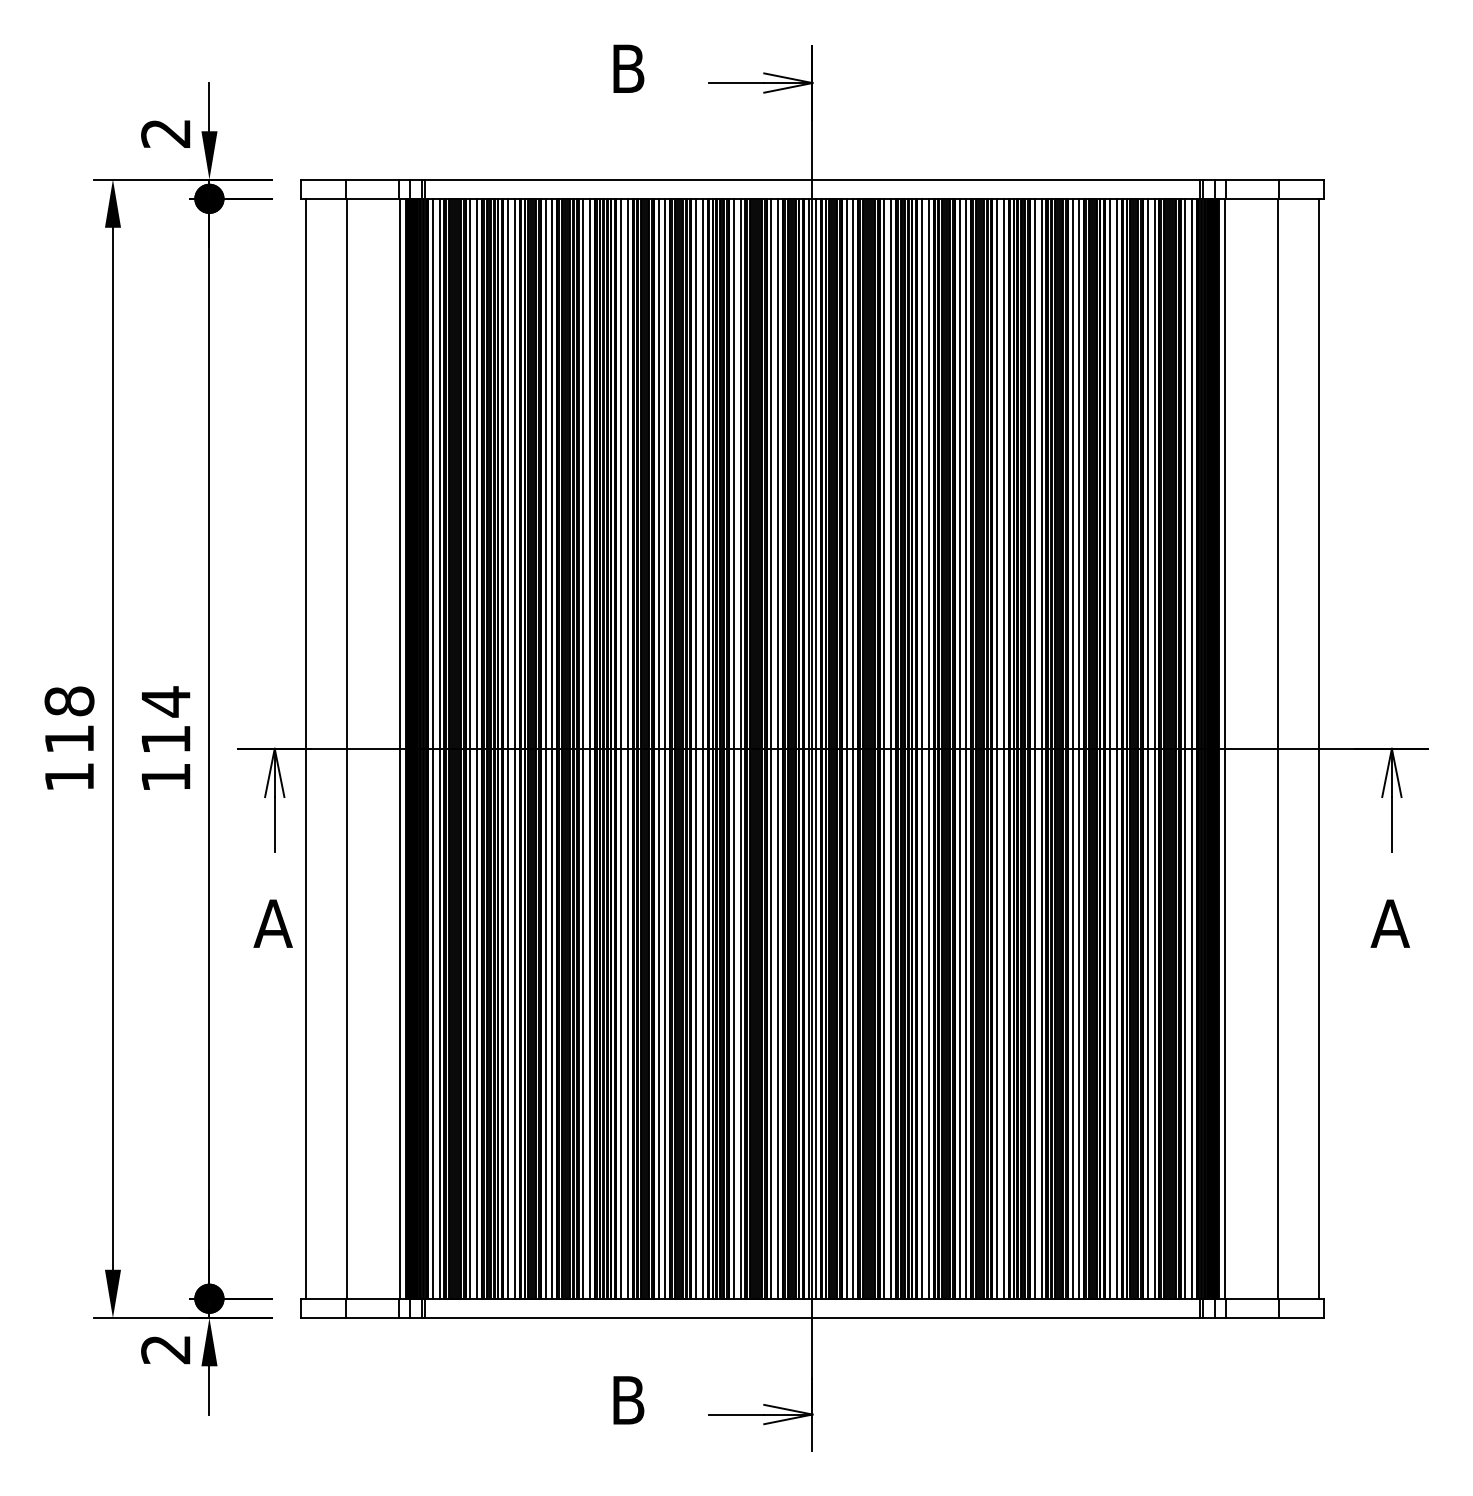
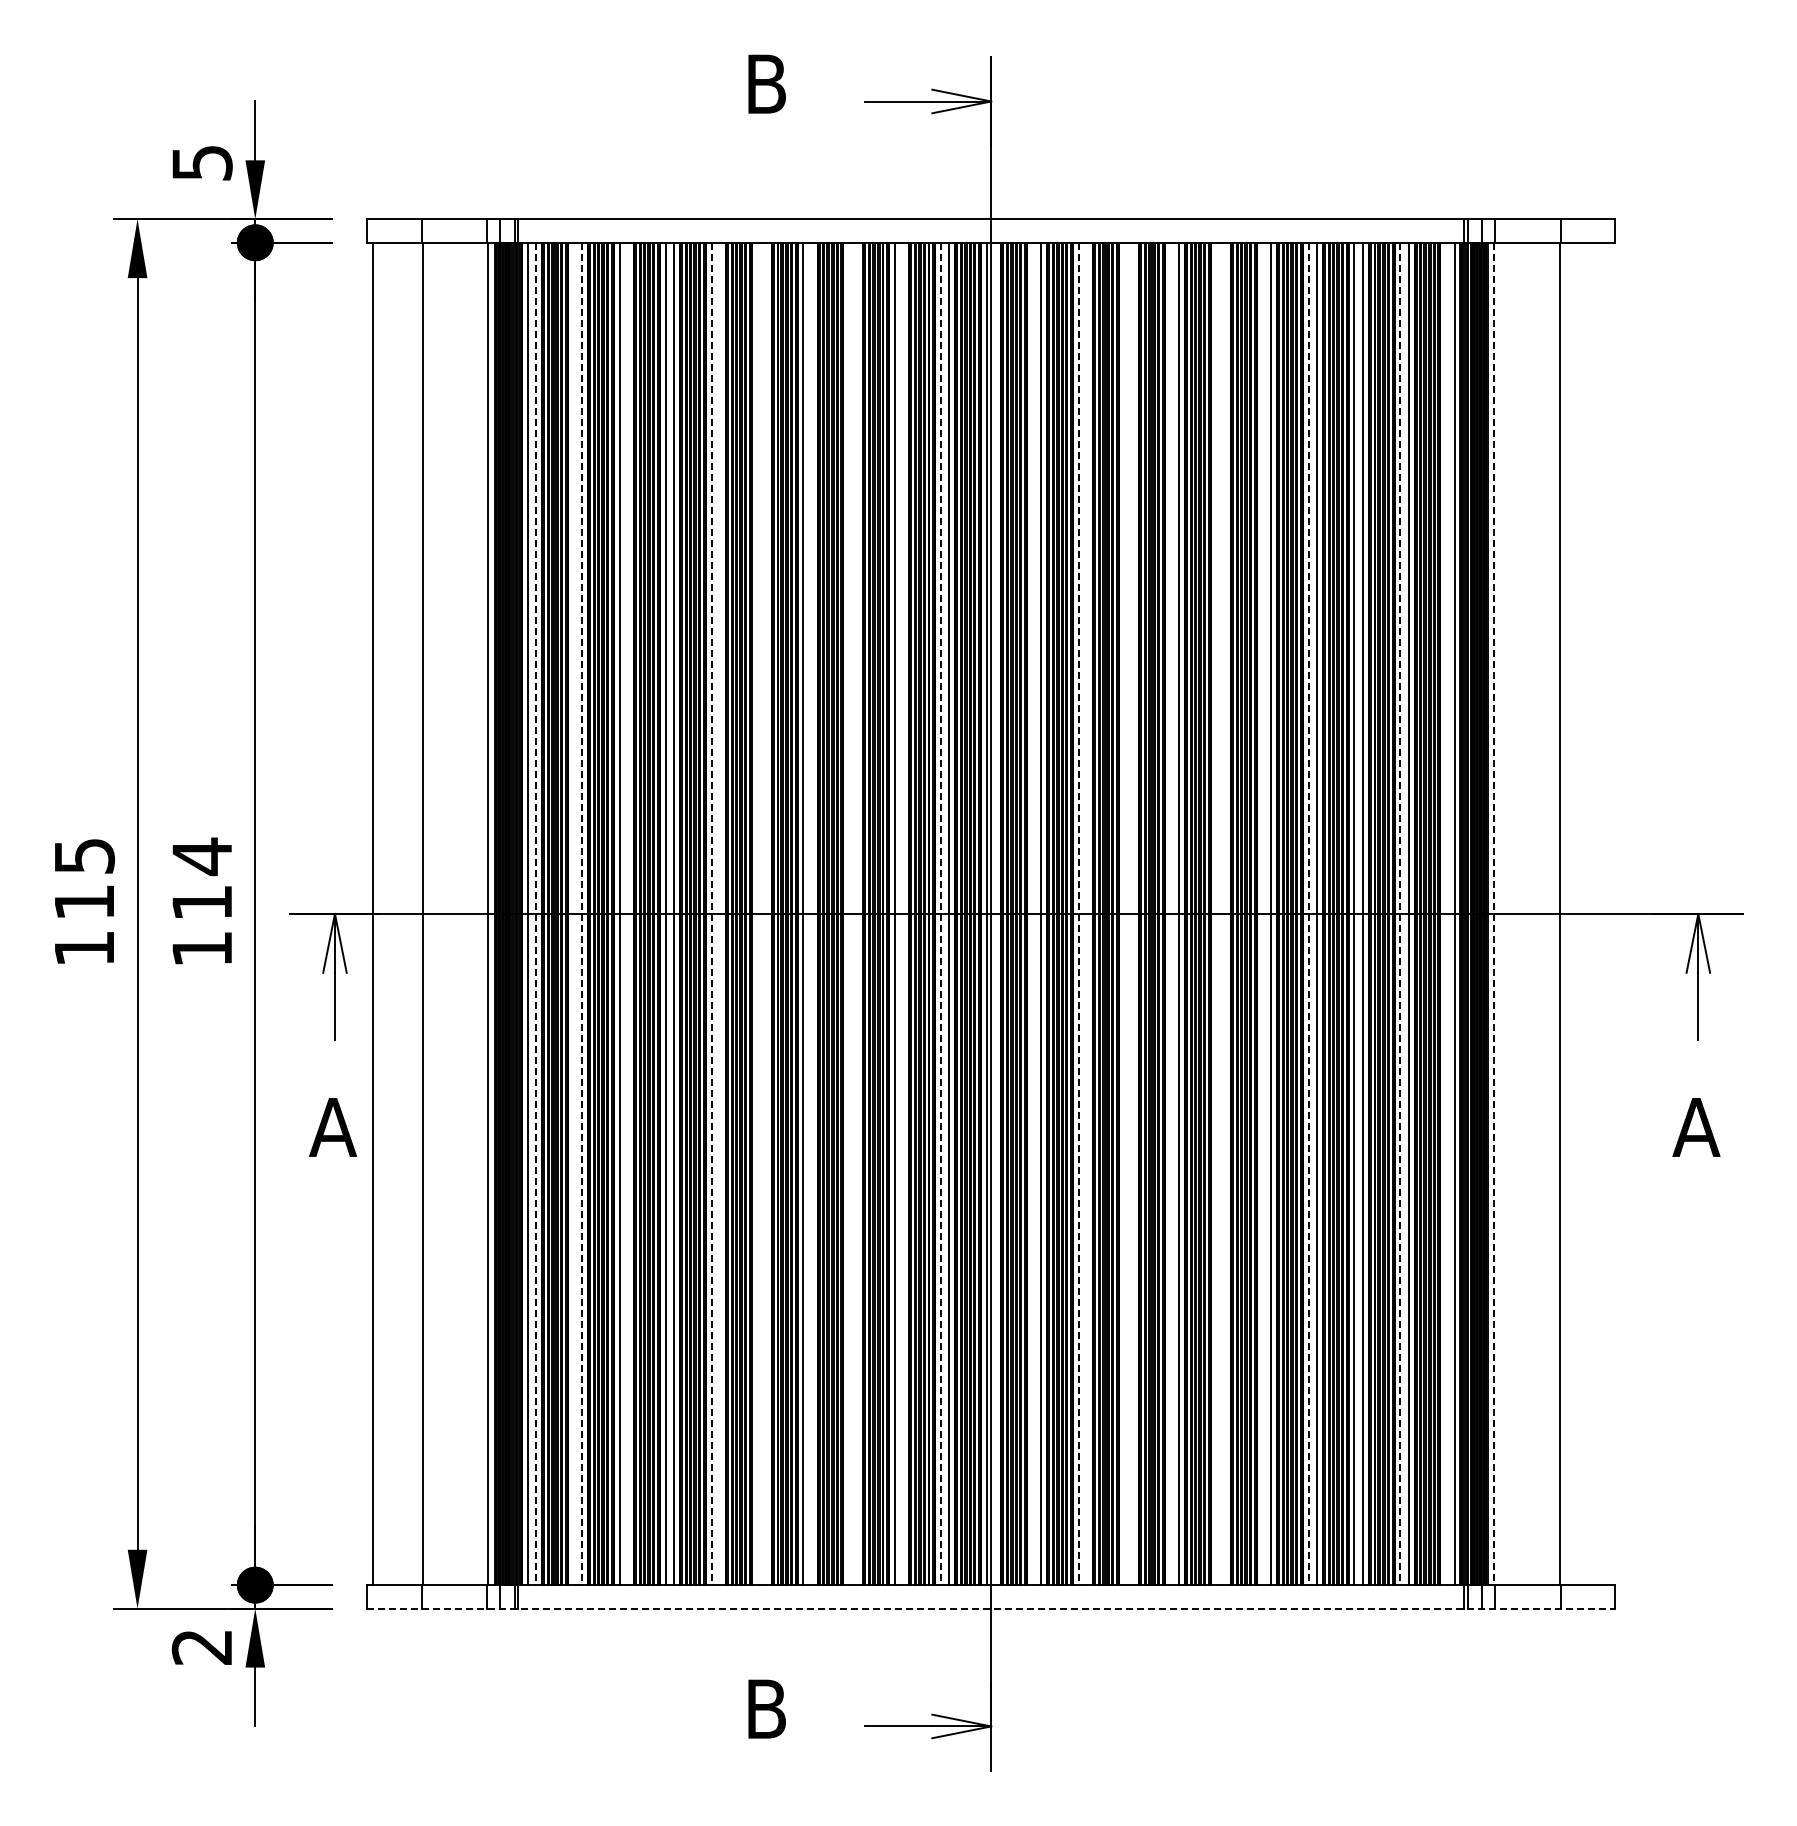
text: (165, 133) -> (201, 163), 2 -> 5
text: (69, 701) -> (84, 856), 118 -> 115
line: (470, 748) -> (573, 913), removed
line: (514, 748) -> (627, 913), removed
line: (589, 748) -> (719, 913), removed
line: (620, 748) -> (757, 913), removed
line: (627, 748) -> (765, 913), removed
line: (665, 748) -> (811, 913), removed
line: (696, 748) -> (849, 913), removed
line: (702, 748) -> (857, 913), removed
line: (740, 748) -> (903, 913), removed
line: (815, 748) -> (995, 913), removed
line: (847, 748) -> (1033, 913), removed
line: (891, 748) -> (1087, 913), removed
line: (921, 748) -> (1124, 913), removed
line: (929, 748) -> (1133, 913), removed
line: (959, 748) -> (1170, 913), removed
line: (997, 748) -> (1216, 913), removed
line: (1003, 748) -> (1224, 913), removed
line: (1034, 748) -> (1262, 913), removed
line: (1185, 748) -> (1446, 913), removed
line: (1319, 748) -> (1609, 913), removed
line: (439, 749) -> (536, 914), solid -> dashed
line: (477, 749) -> (582, 914), solid -> dashed
line: (583, 749) -> (711, 914), solid -> dashed
line: (771, 749) -> (941, 914), solid -> dashed
line: (883, 749) -> (1078, 914), solid -> dashed
line: (1072, 749) -> (1308, 914), solid -> dashed
line: (1147, 749) -> (1400, 914), solid -> dashed
line: (1224, 749) -> (1494, 914), solid -> dashed
line: (812, 1317) -> (991, 1608), solid -> dashed

